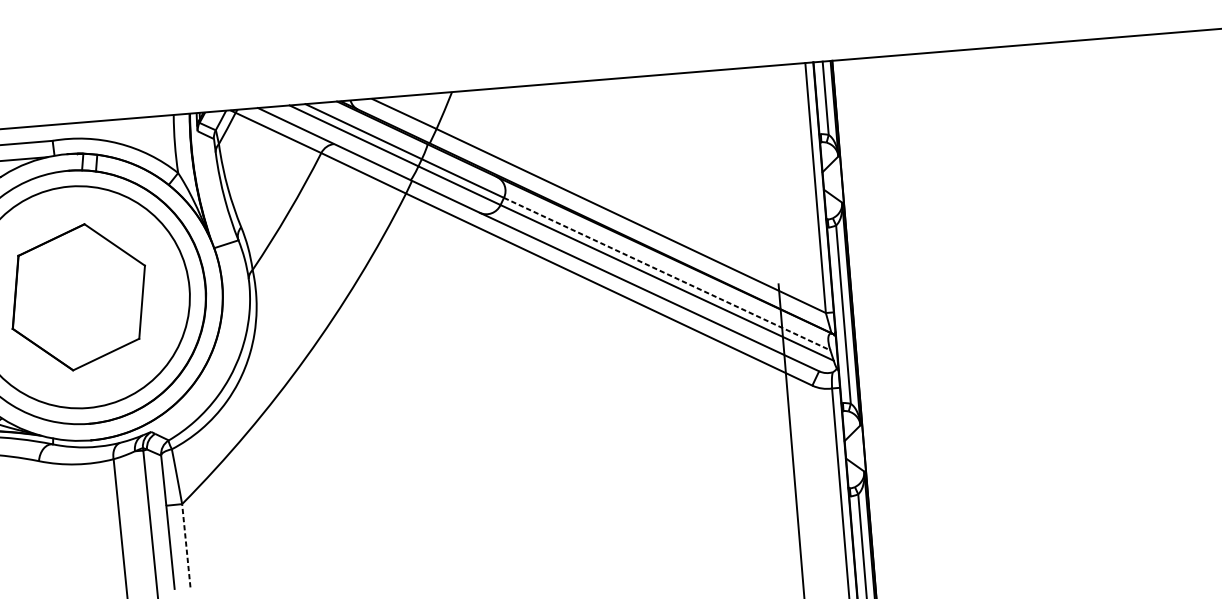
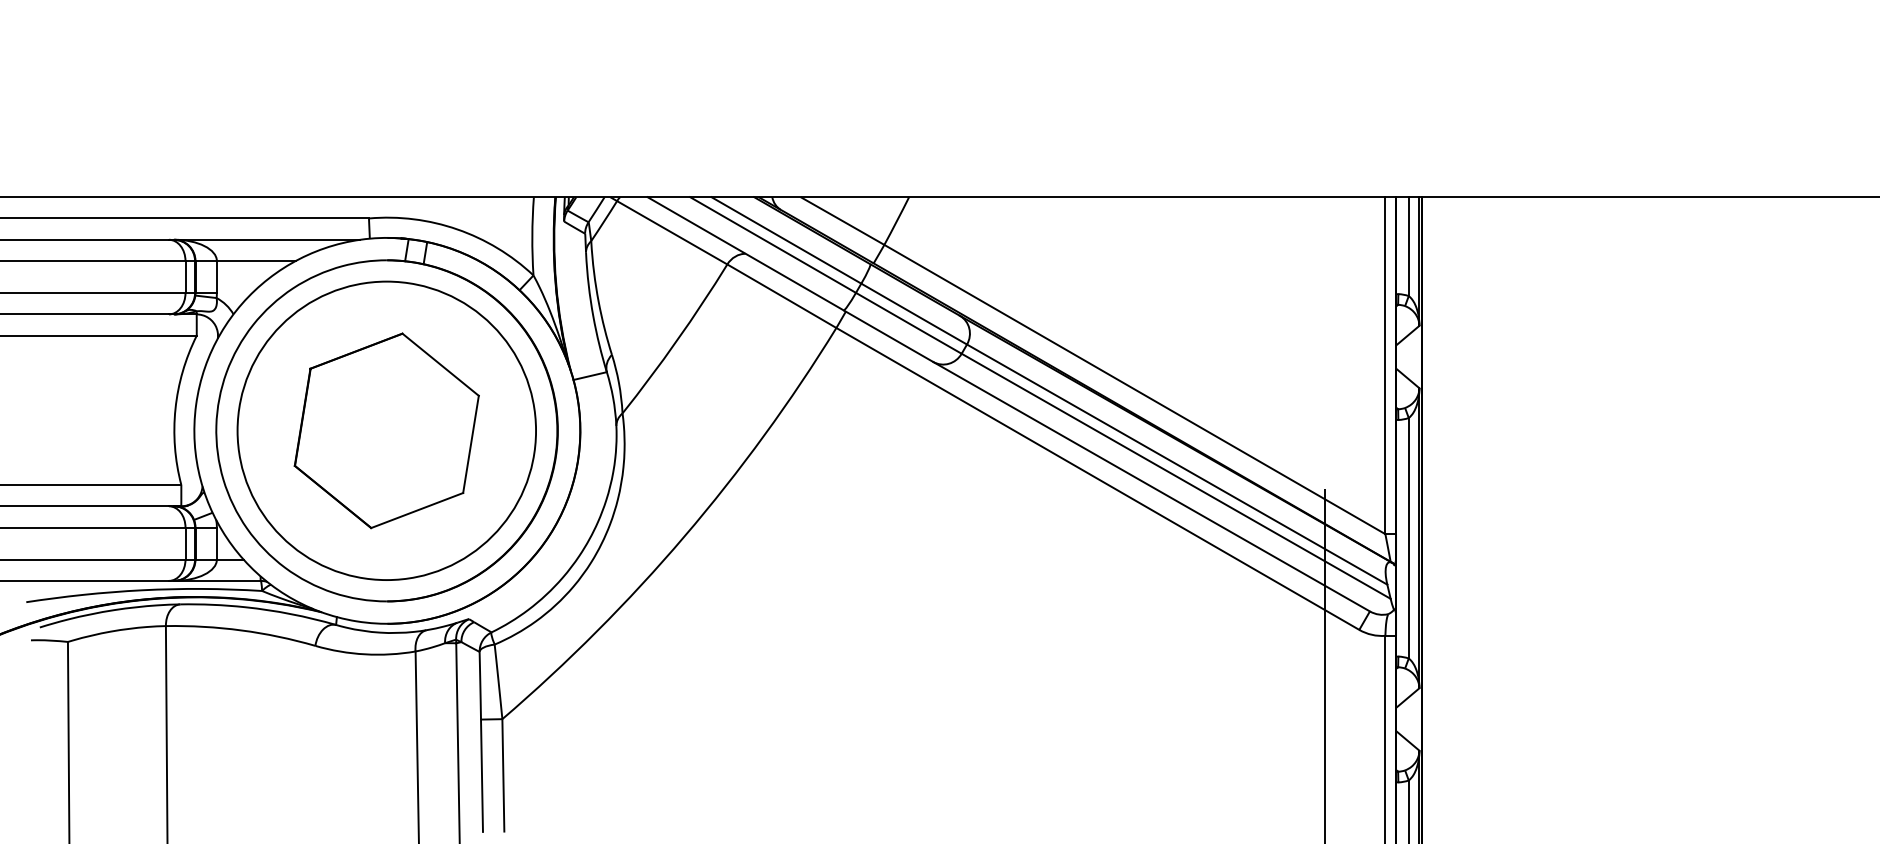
line: (667, 274) -> (1177, 464), dashed -> solid
line: (186, 545) -> (503, 774), dashed -> solid

